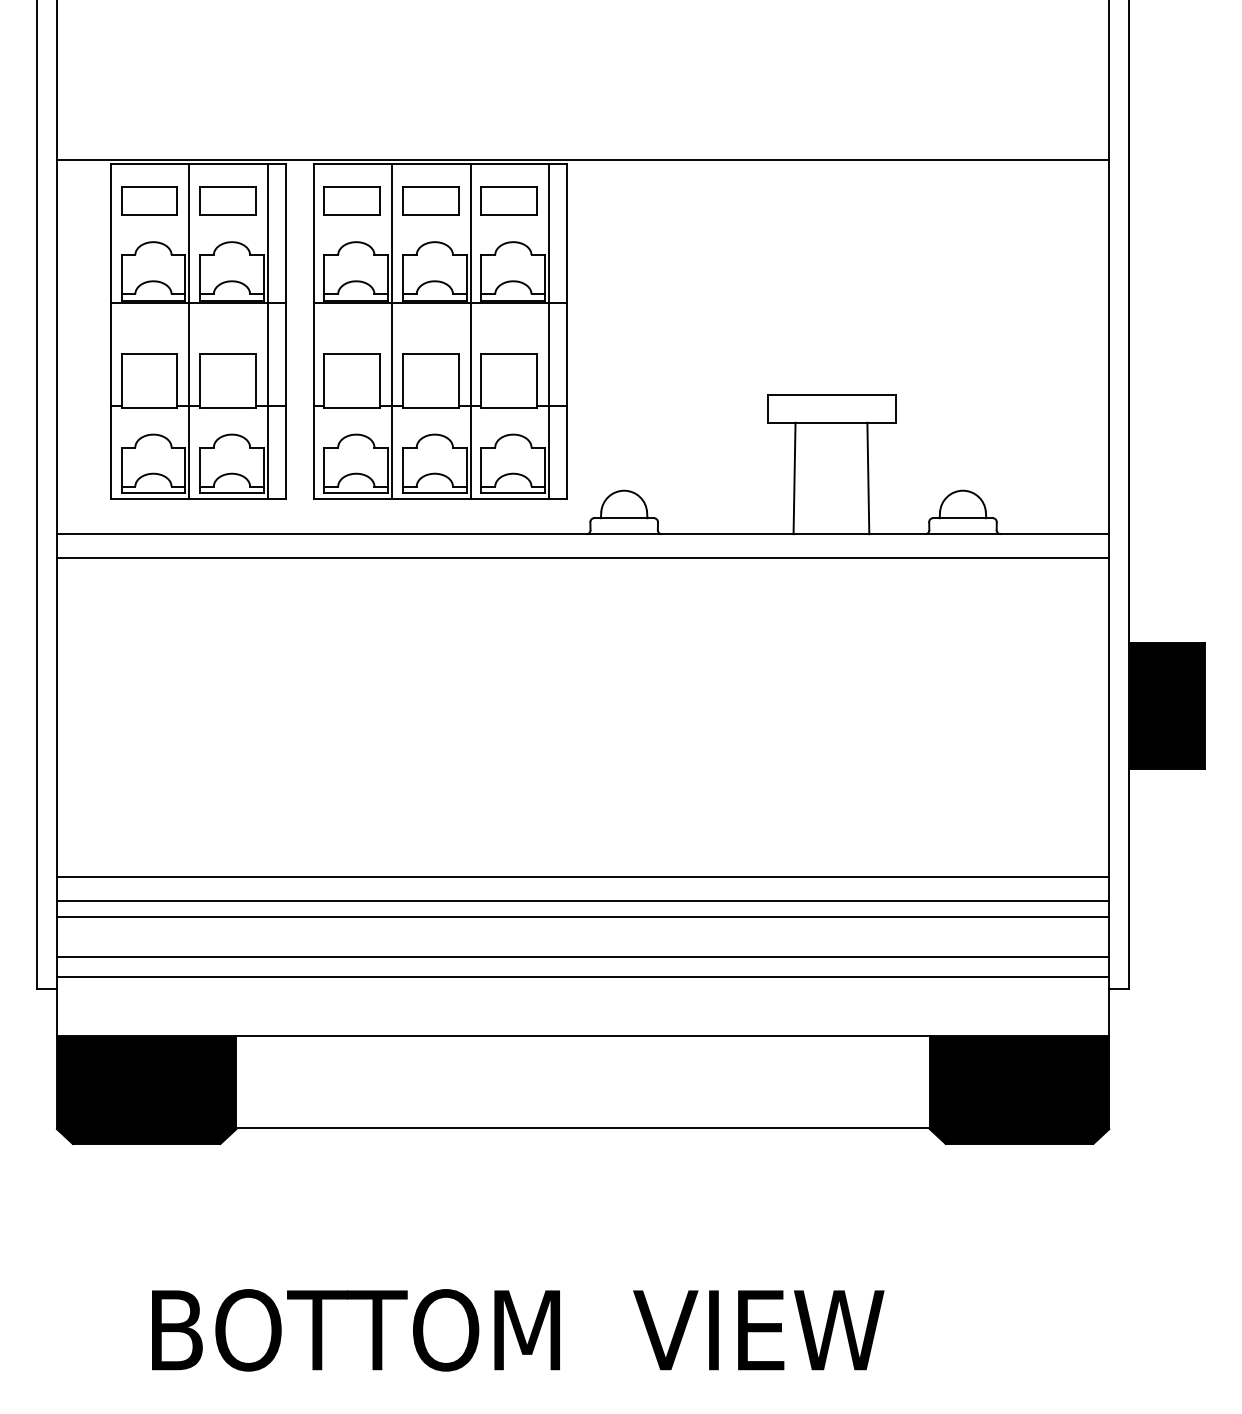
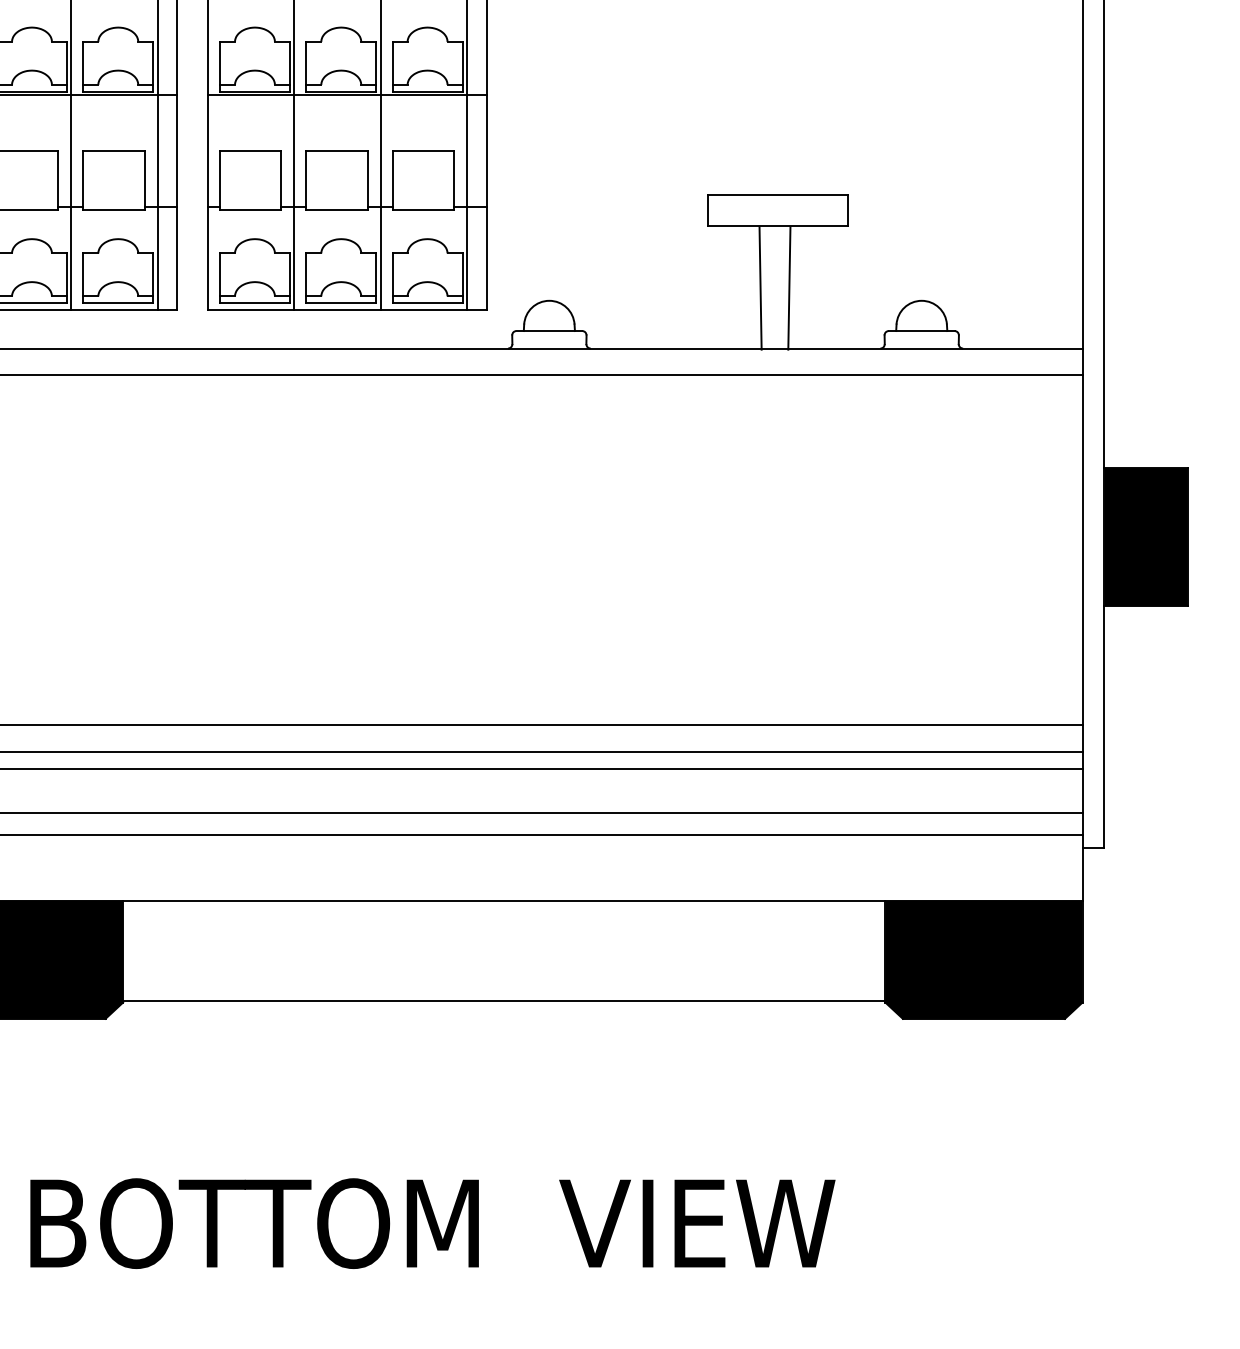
line: (794, 478) -> (789, 288), moved
line: (868, 478) -> (760, 288), moved

